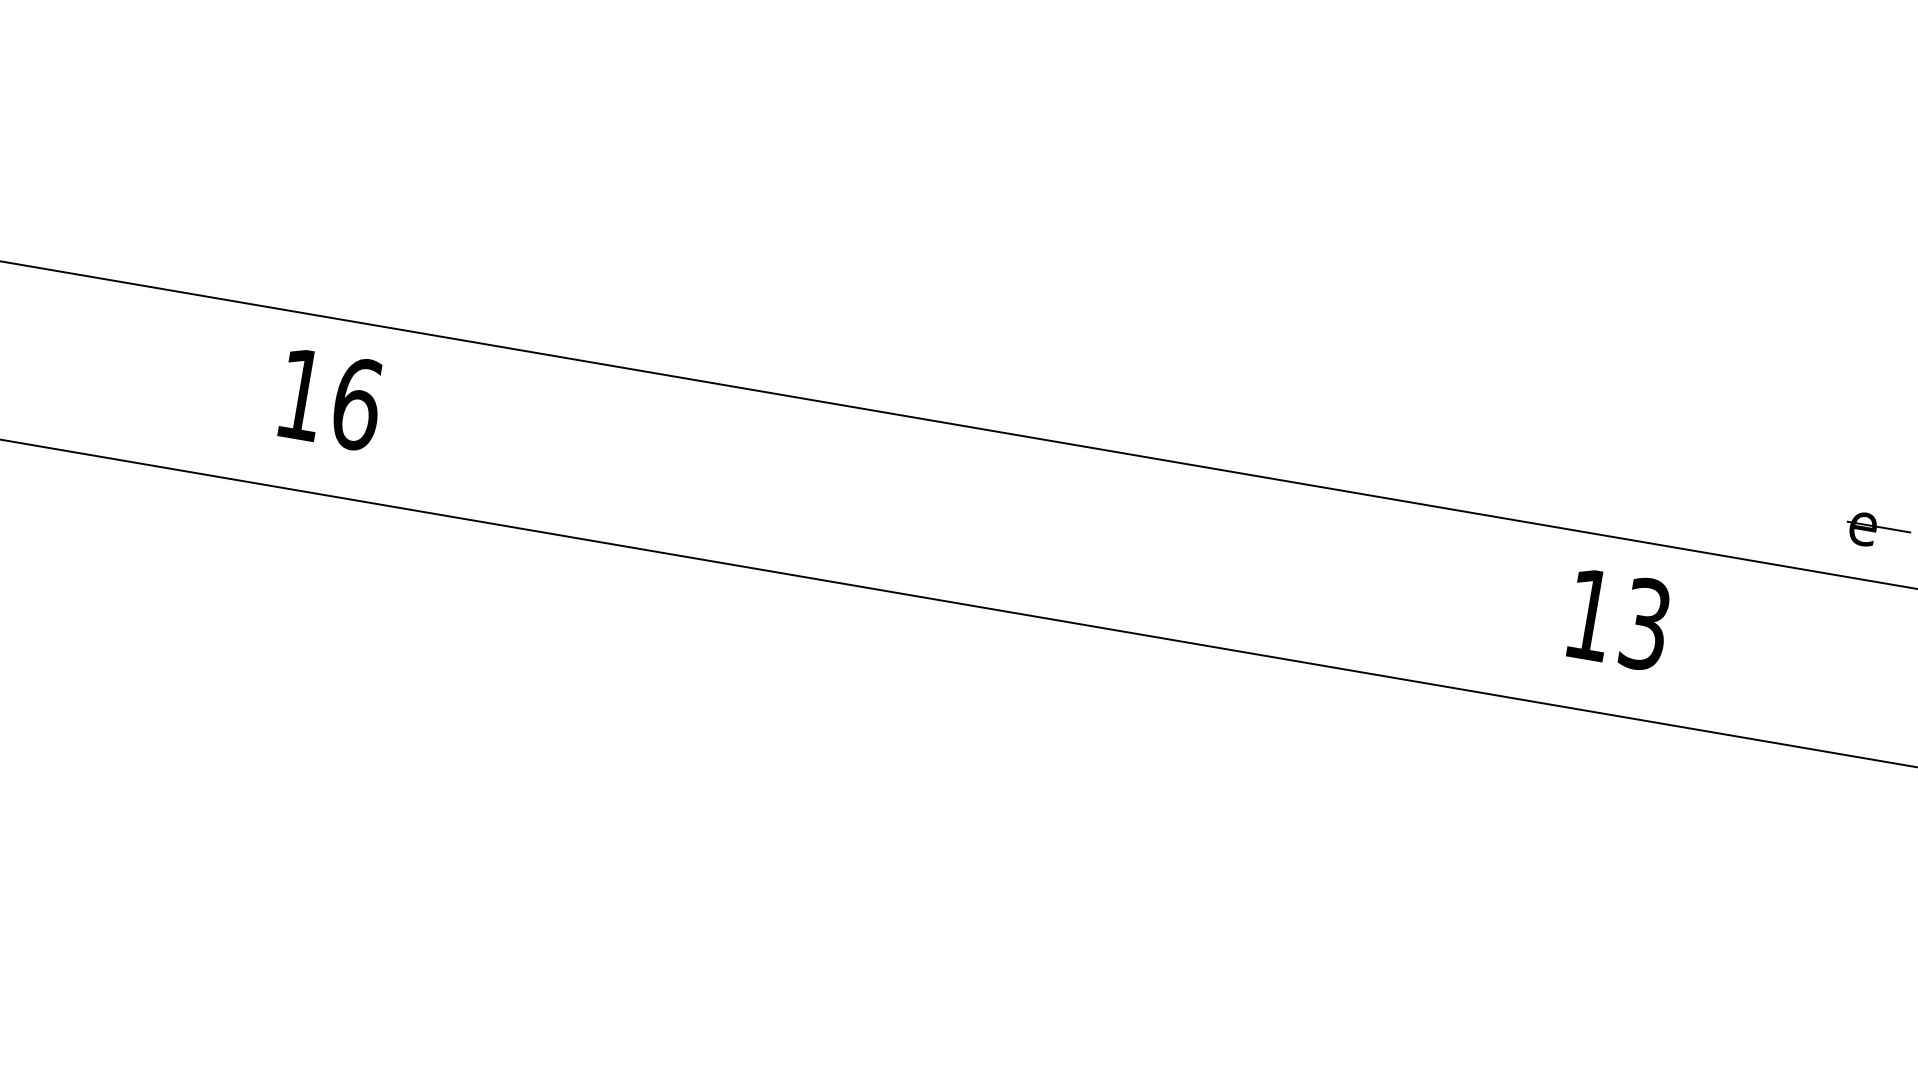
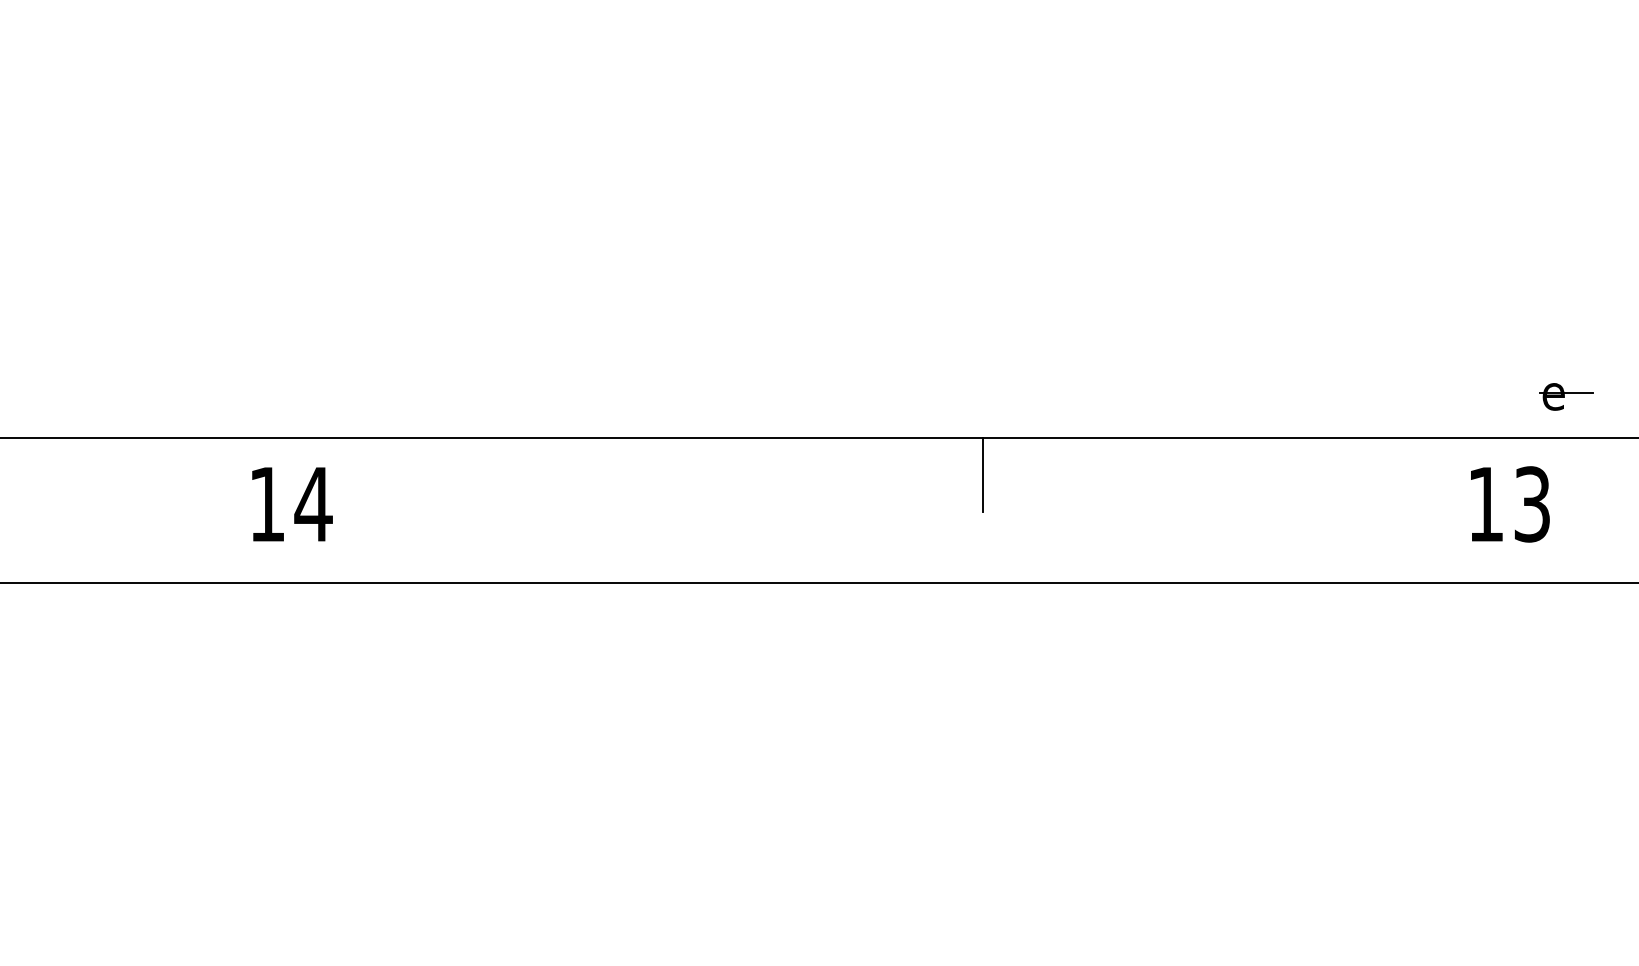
text: (356, 404) -> (313, 504), 16 -> 14
line: (1164, 505) -> (983, 474), added
text: (1619, 620) -> (1510, 504), moved

